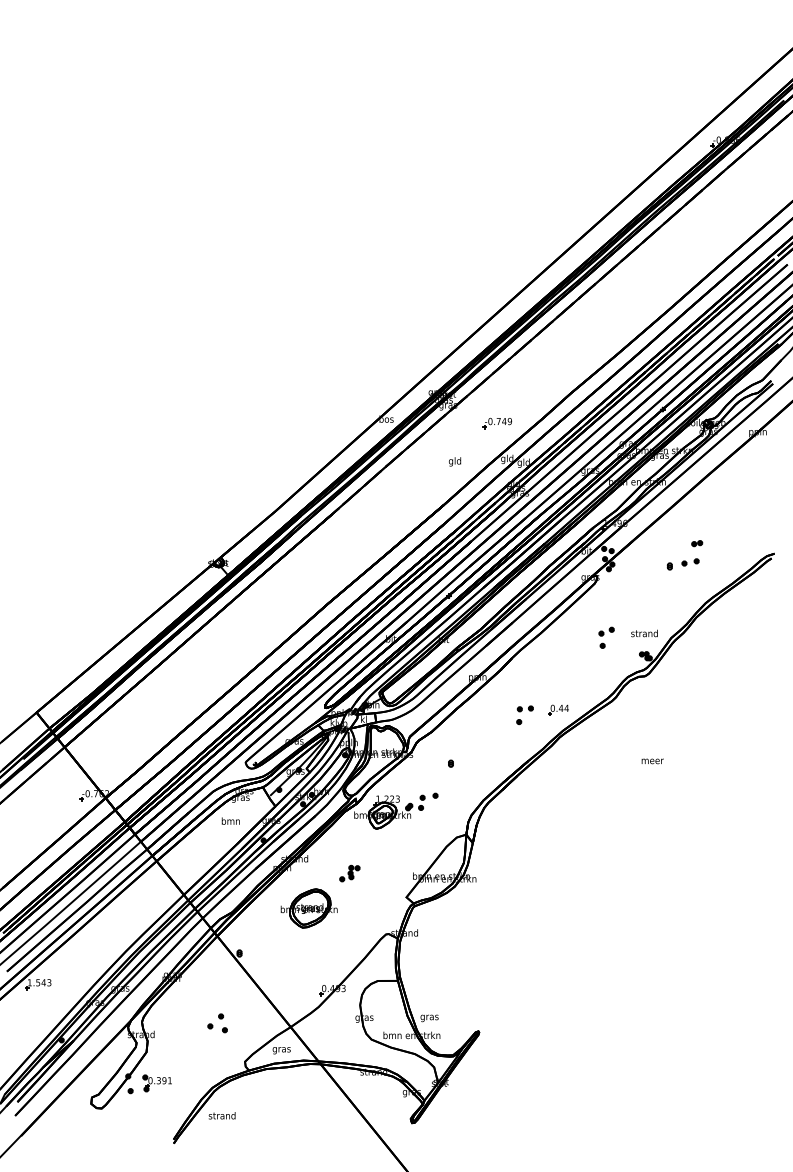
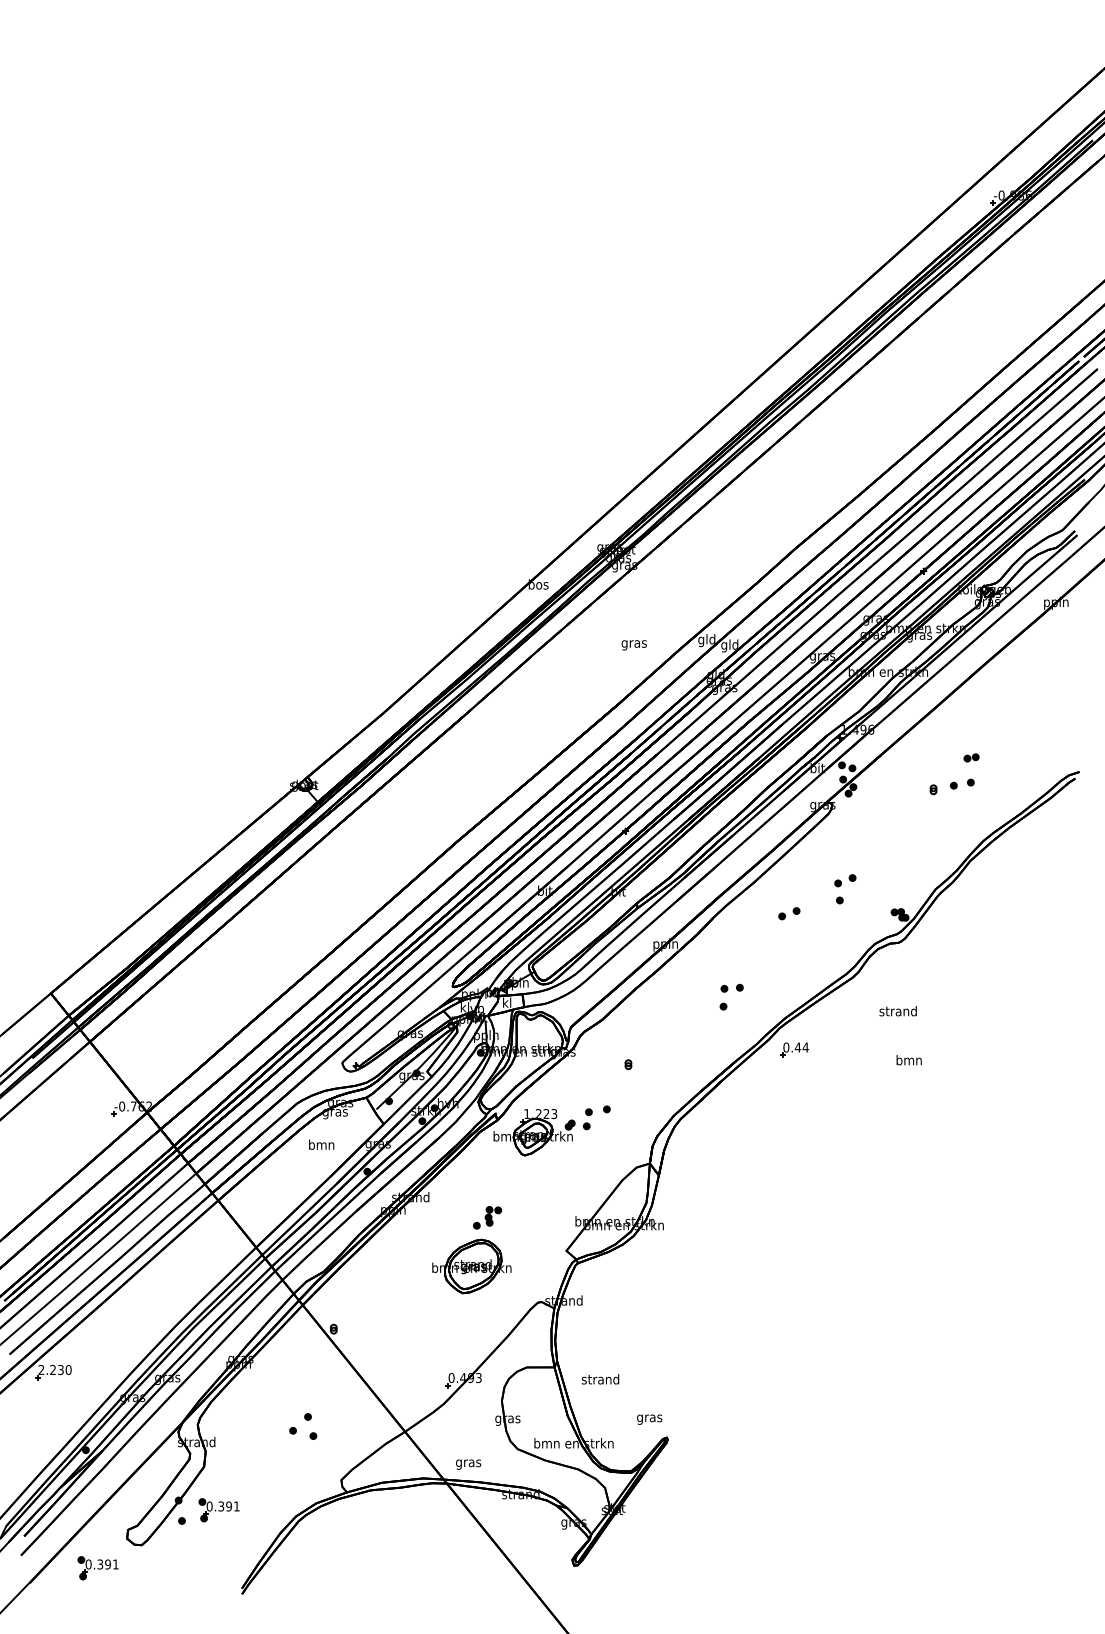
part: (496, 423) -> (692, 590), removed
text: (454, 461) -> (633, 643), gld -> gras
text: (644, 633) -> (897, 1011), moved
part: (566, 655) -> (789, 913), added
part: (558, 709) -> (794, 1049), moved
text: (652, 760) -> (909, 1060), meer -> bmn
part: (308, 908) -> (471, 1266), moved
text: (39, 982) -> (54, 1369), 1.543 -> 2.230
text: (429, 1018) -> (649, 1419), moved
text: (281, 1050) -> (468, 1464), moved
text: (222, 1115) -> (600, 1379), moved
part: (70, 1125) -> (97, 1568), added

